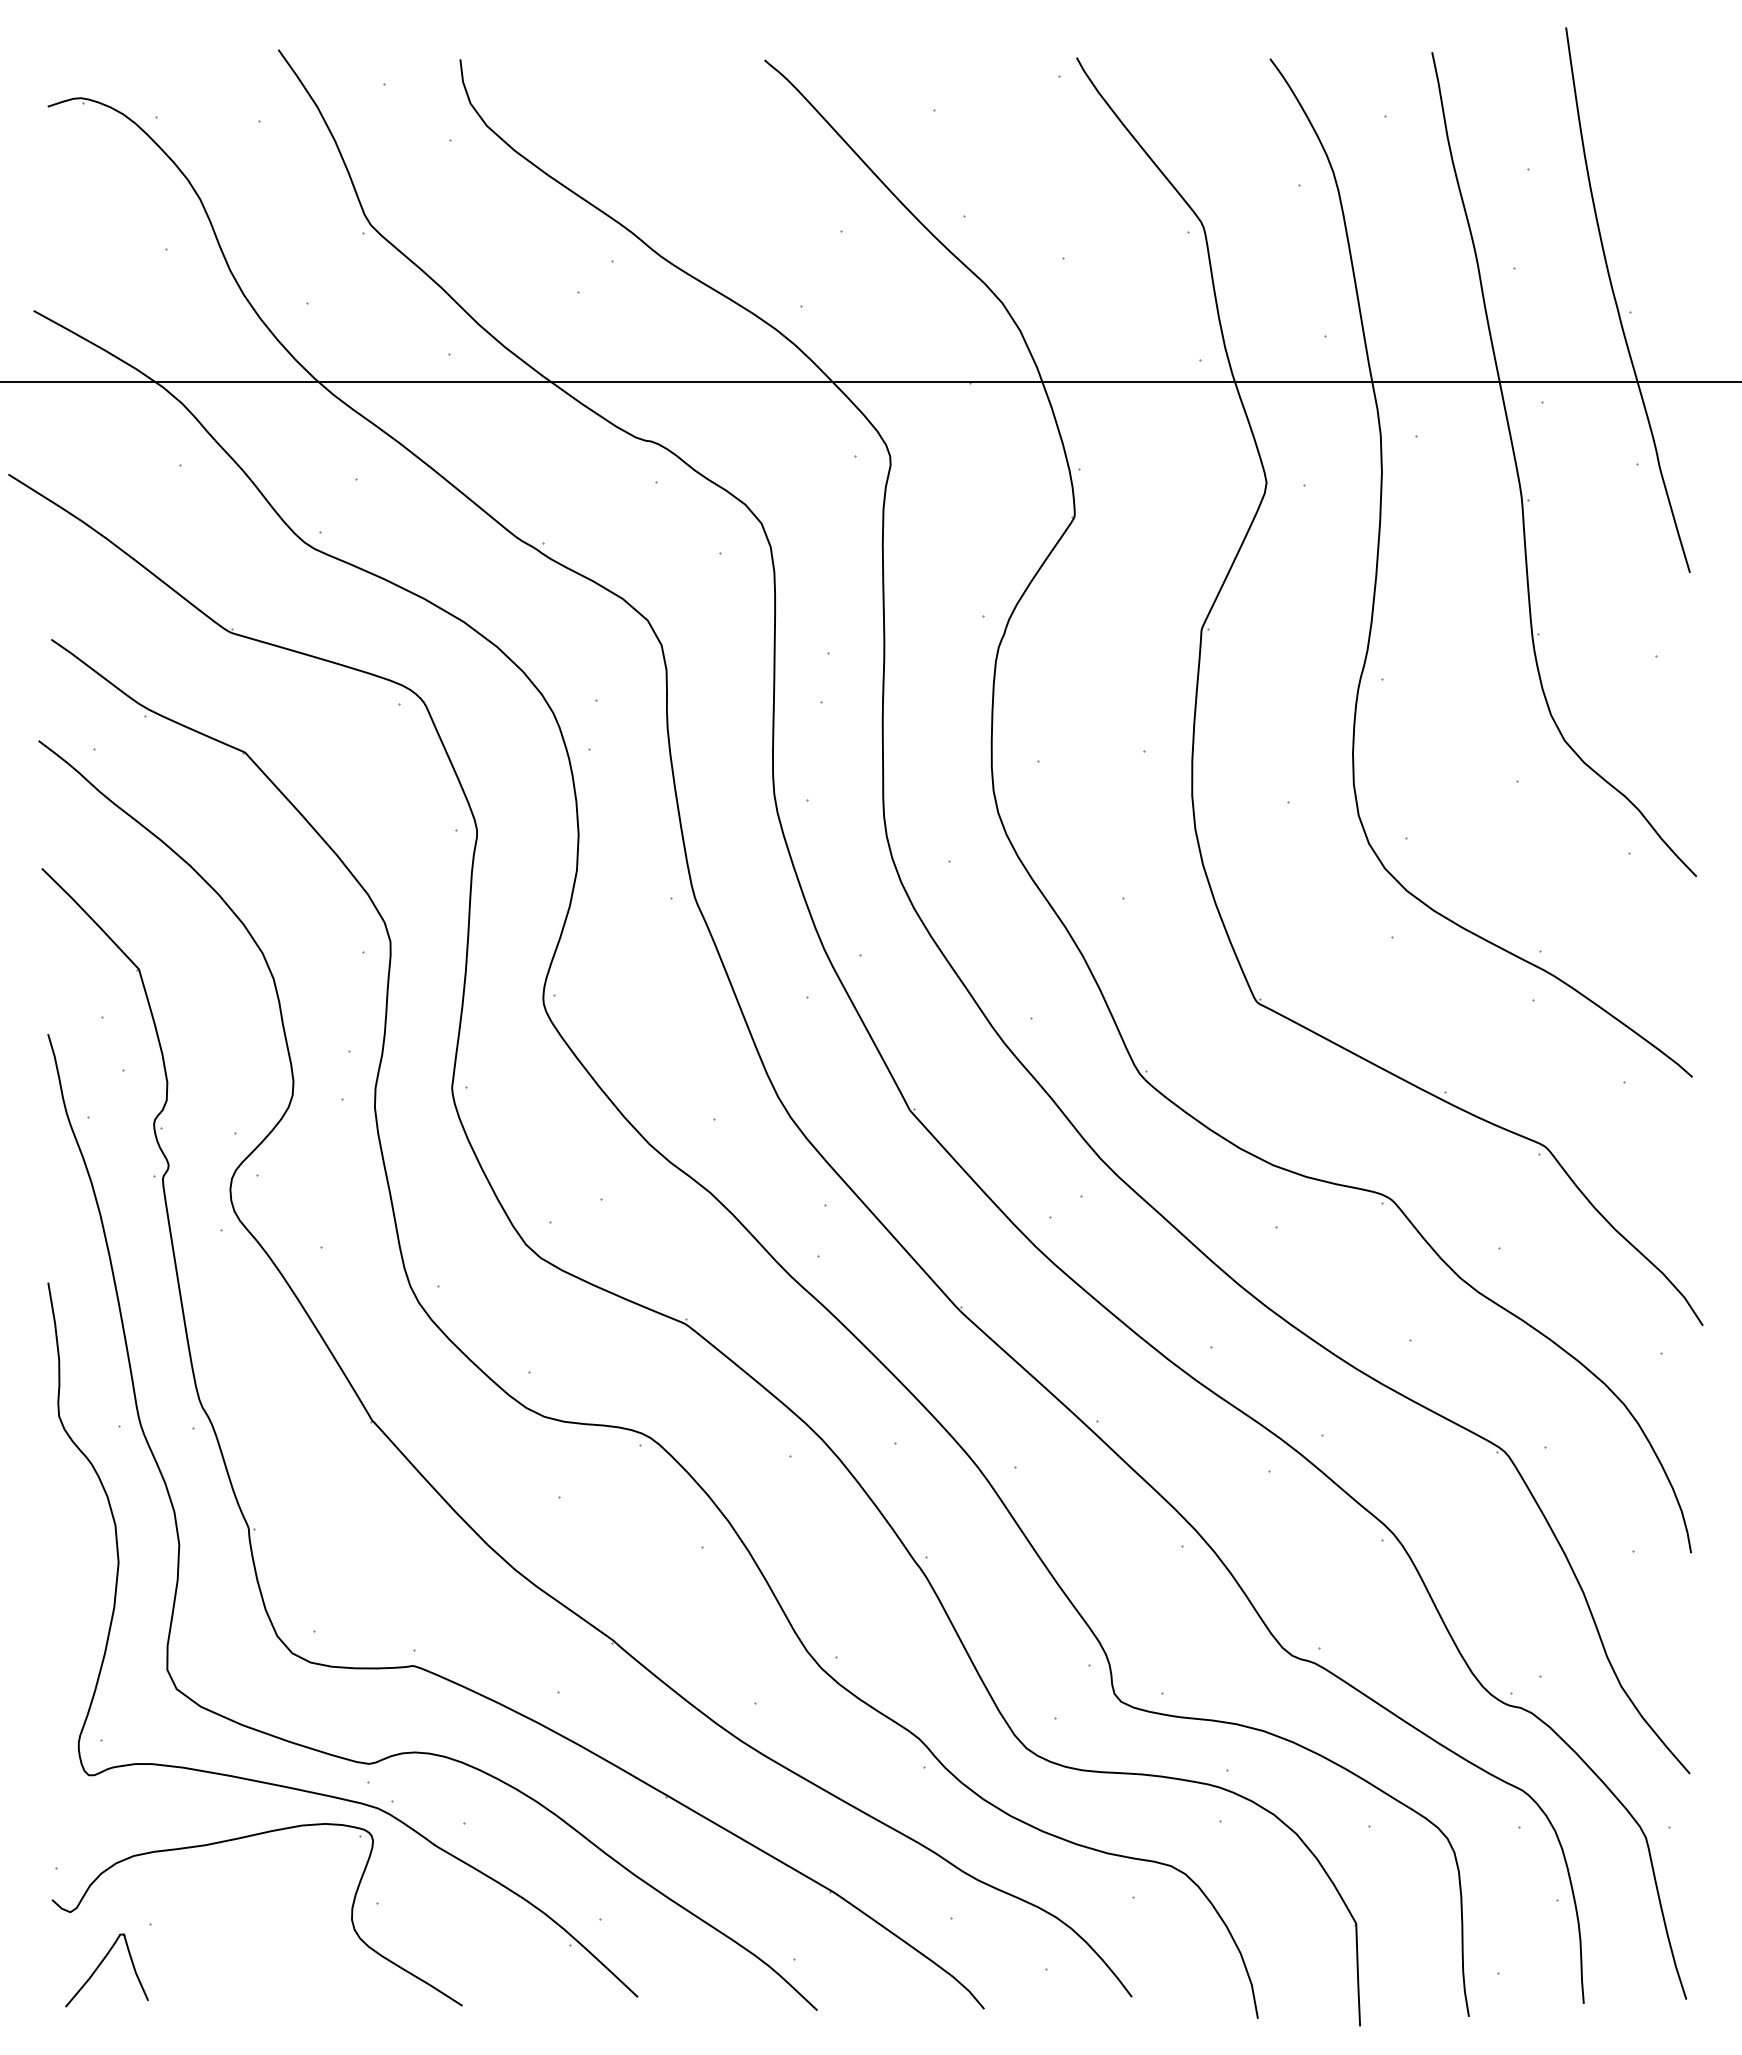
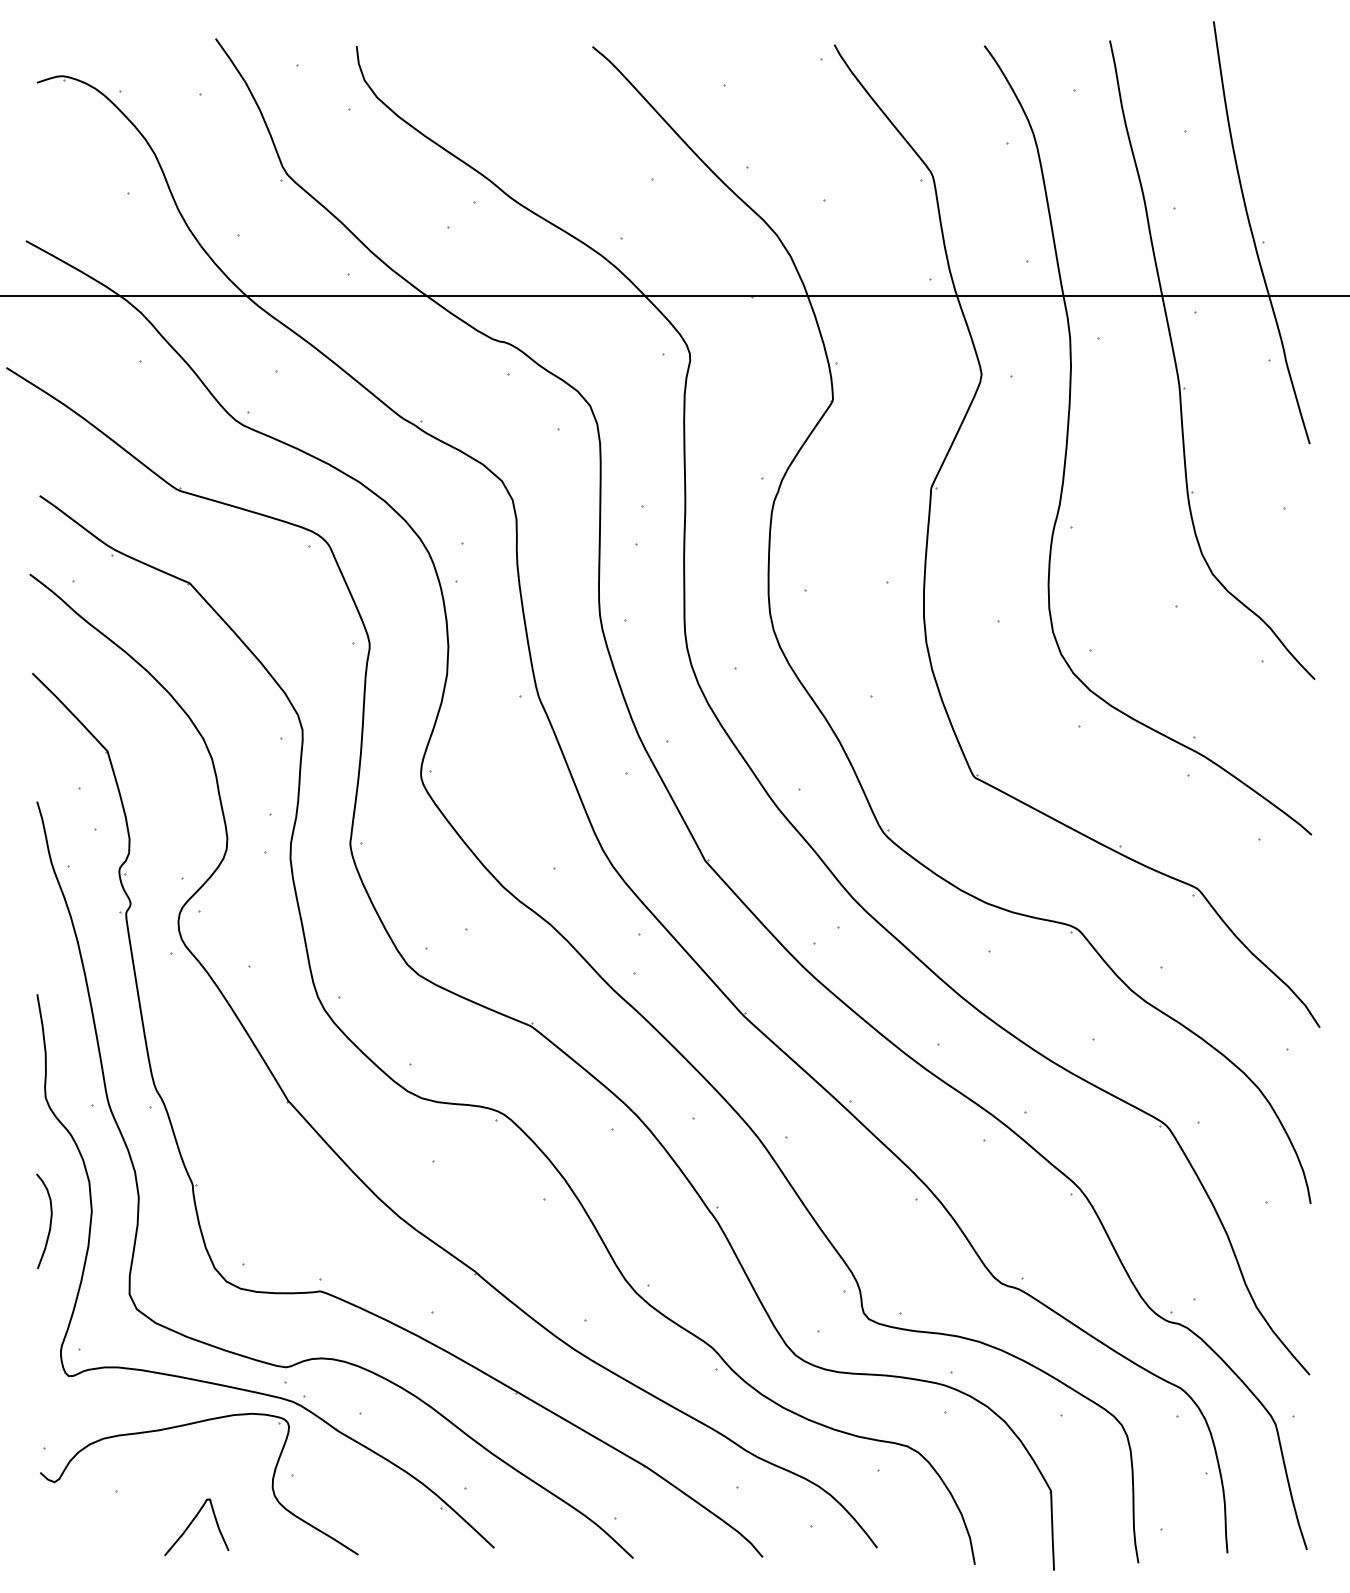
curve: (64, 1577) -> (49, 1222), added
part: (101, 1964) -> (192, 1522), moved

